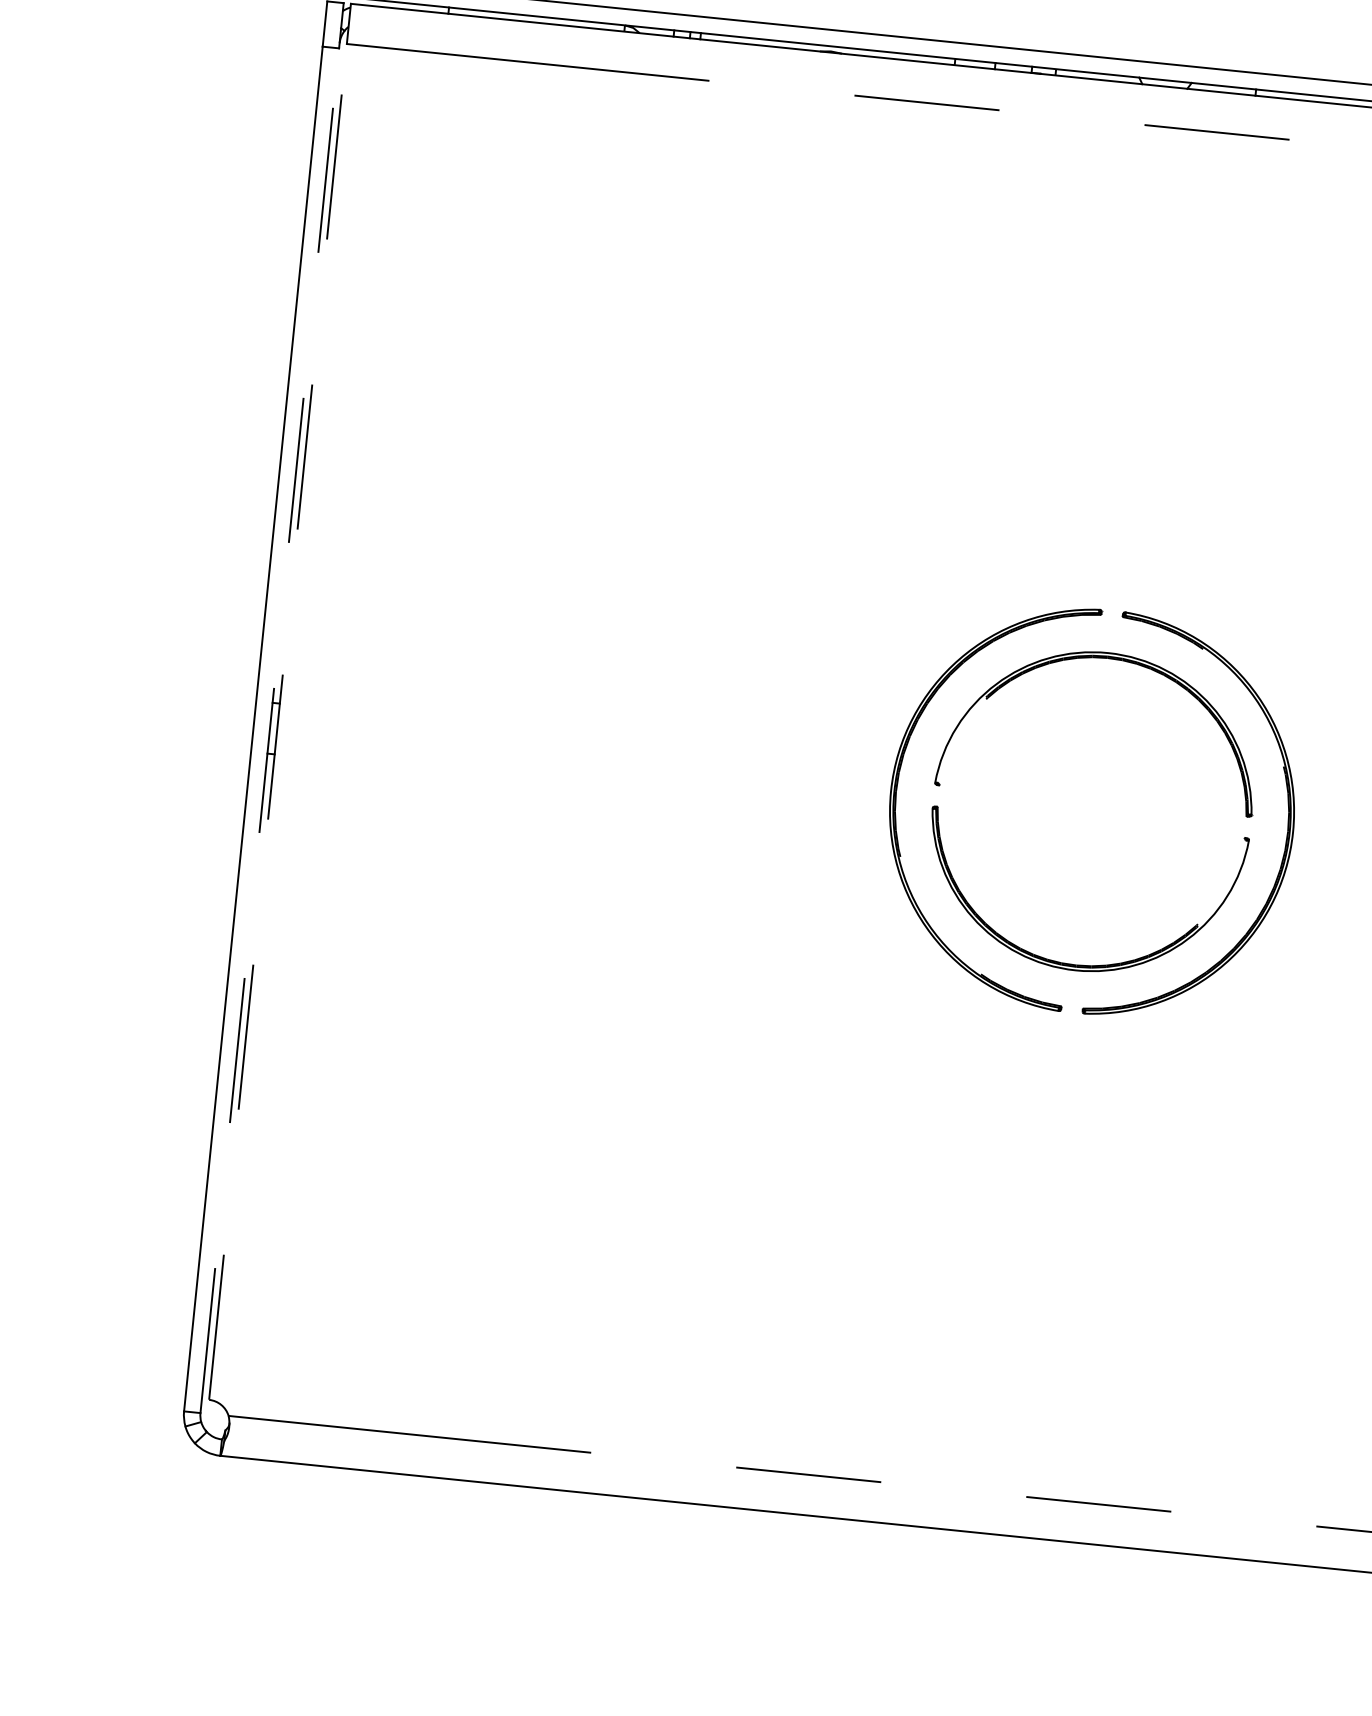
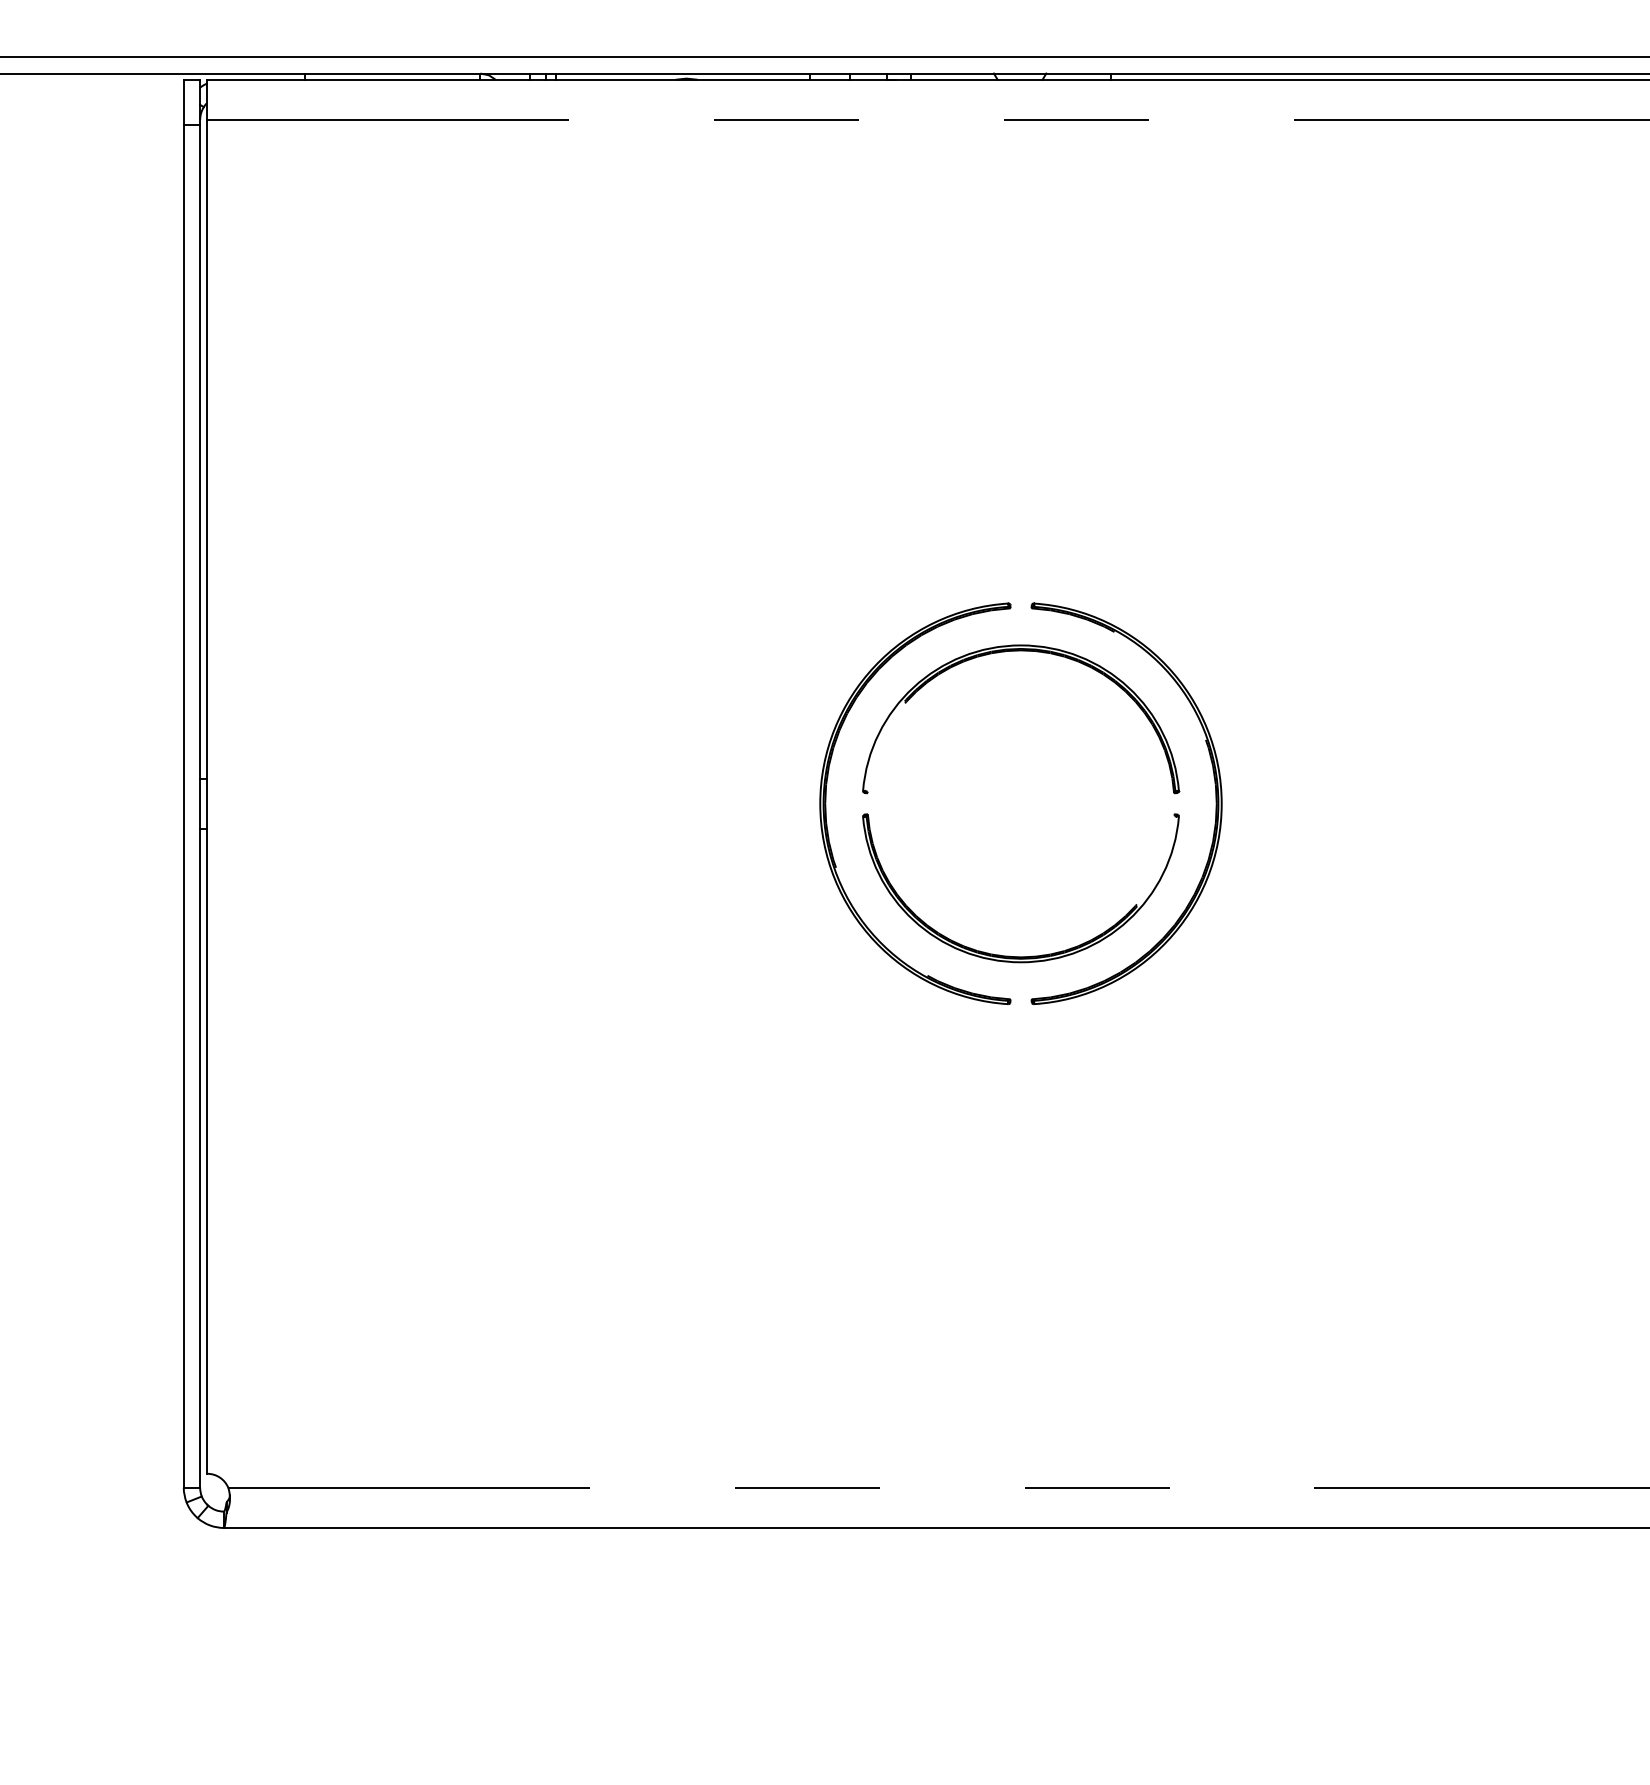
line: (278, 721) -> (207, 796), dashed -> solid
line: (270, 729) -> (200, 805), dashed -> solid

